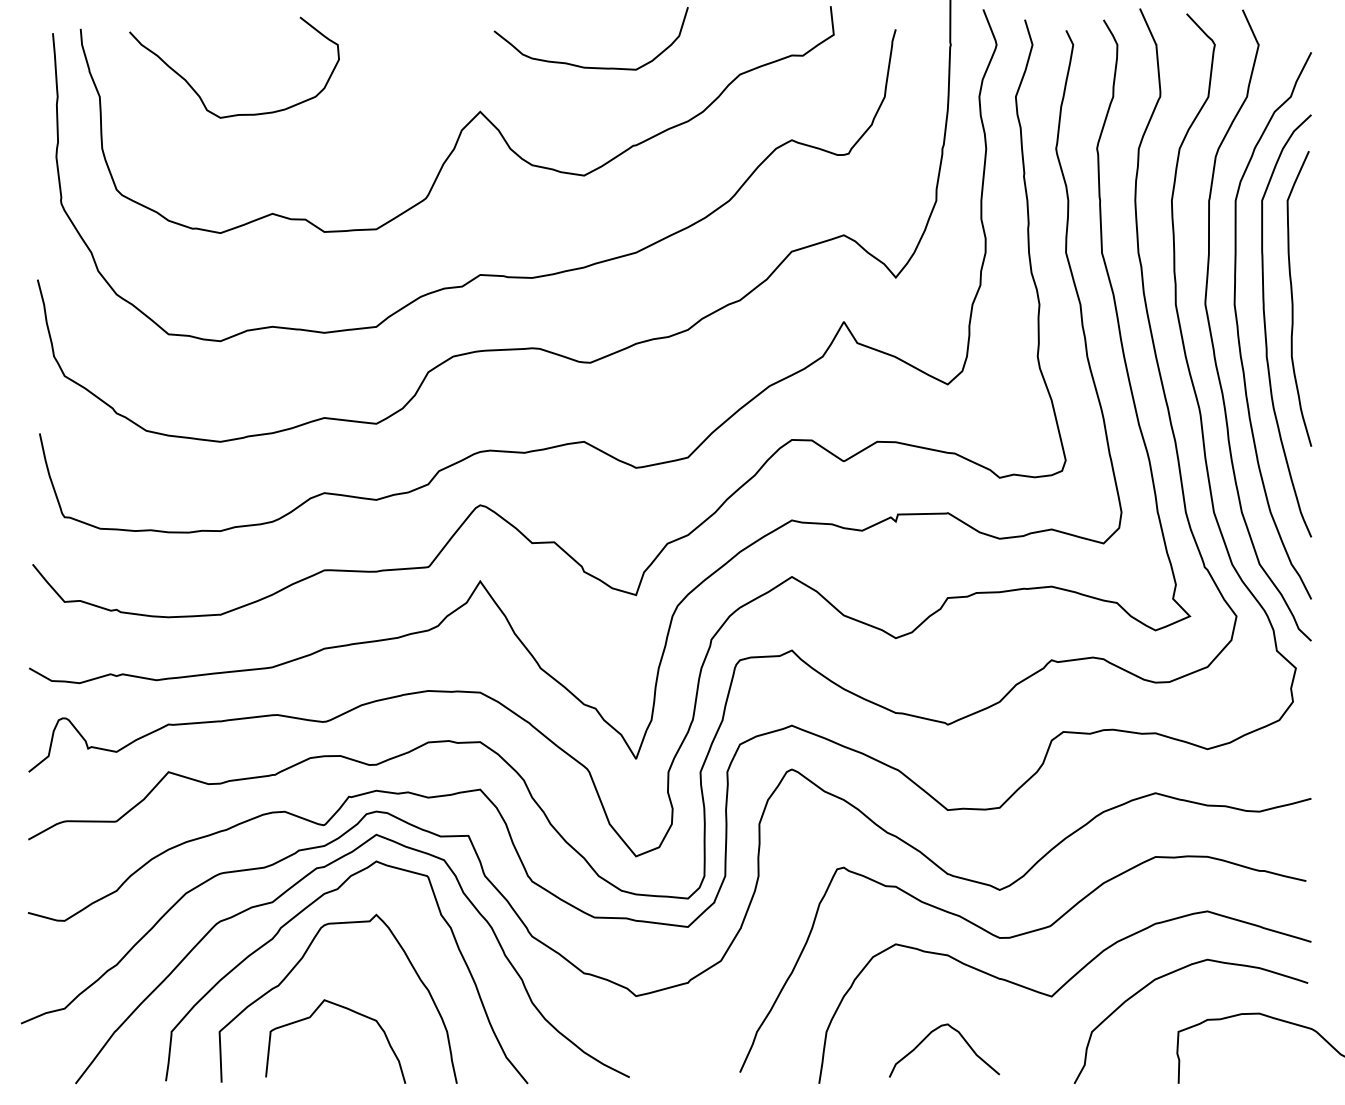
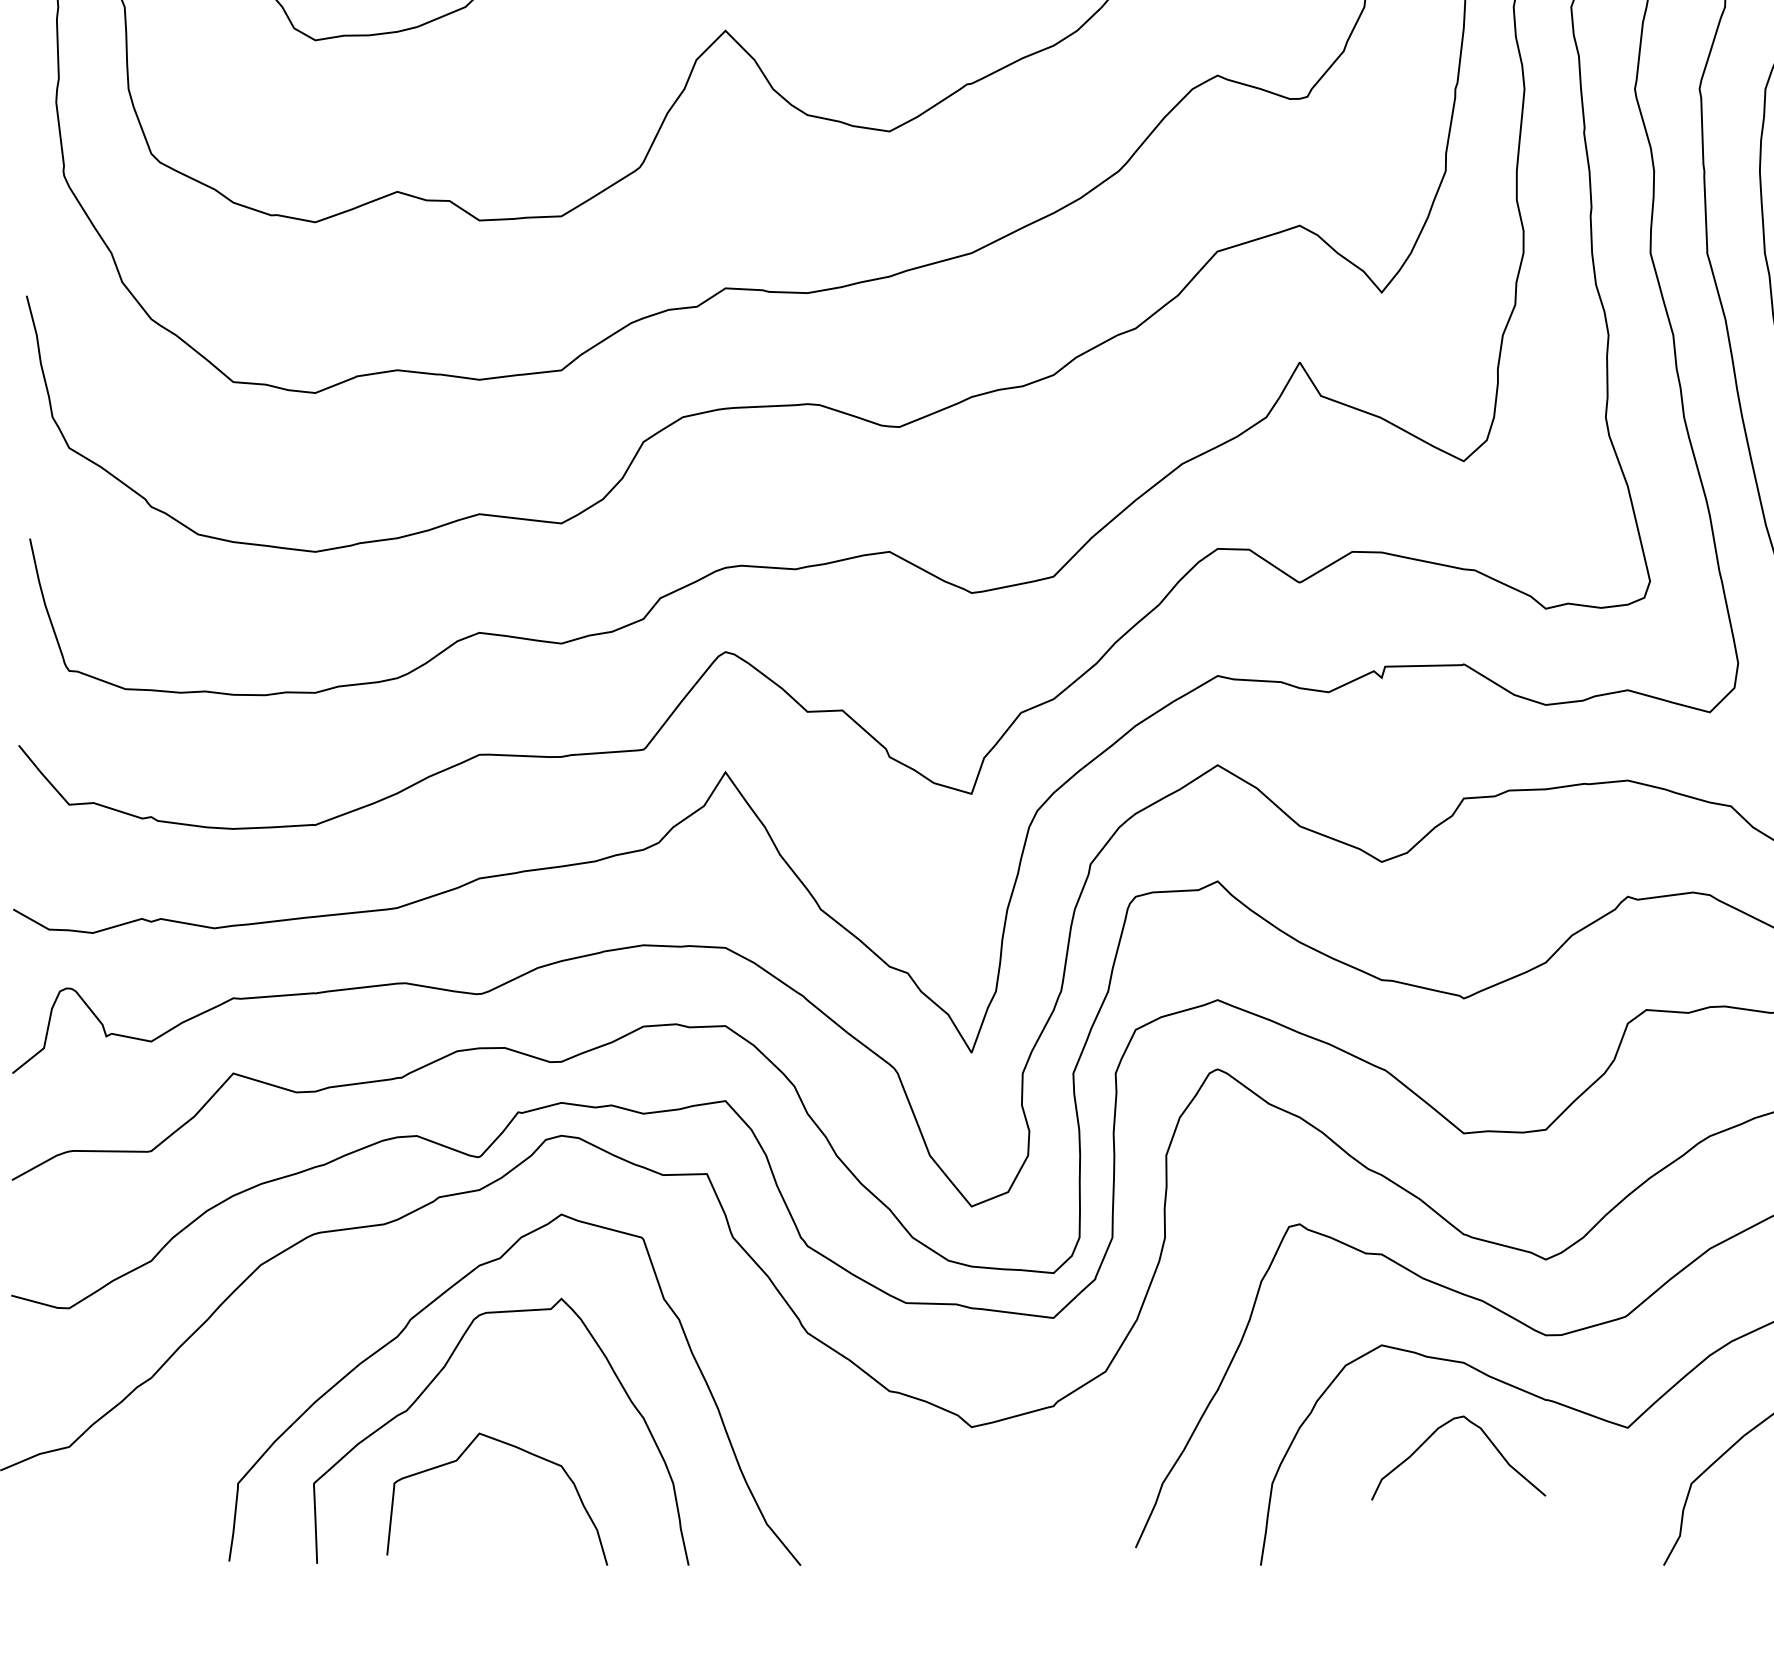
curve: (298, 883) -> (438, 1249), removed
curve: (929, 1035) -> (1434, 1434), moved

